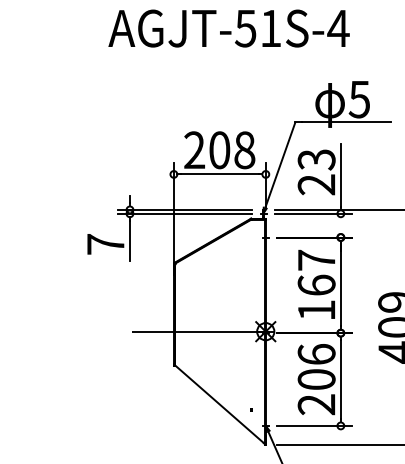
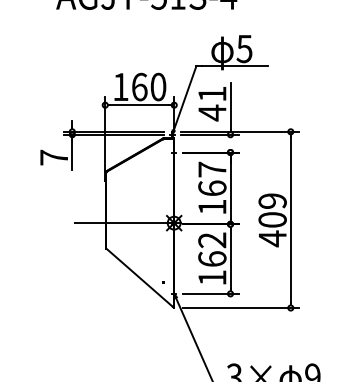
text: (219, 149) -> (139, 86), 208 -> 160
text: (316, 172) -> (212, 103), 23 -> 41
text: (316, 378) -> (212, 258), 206 -> 162

